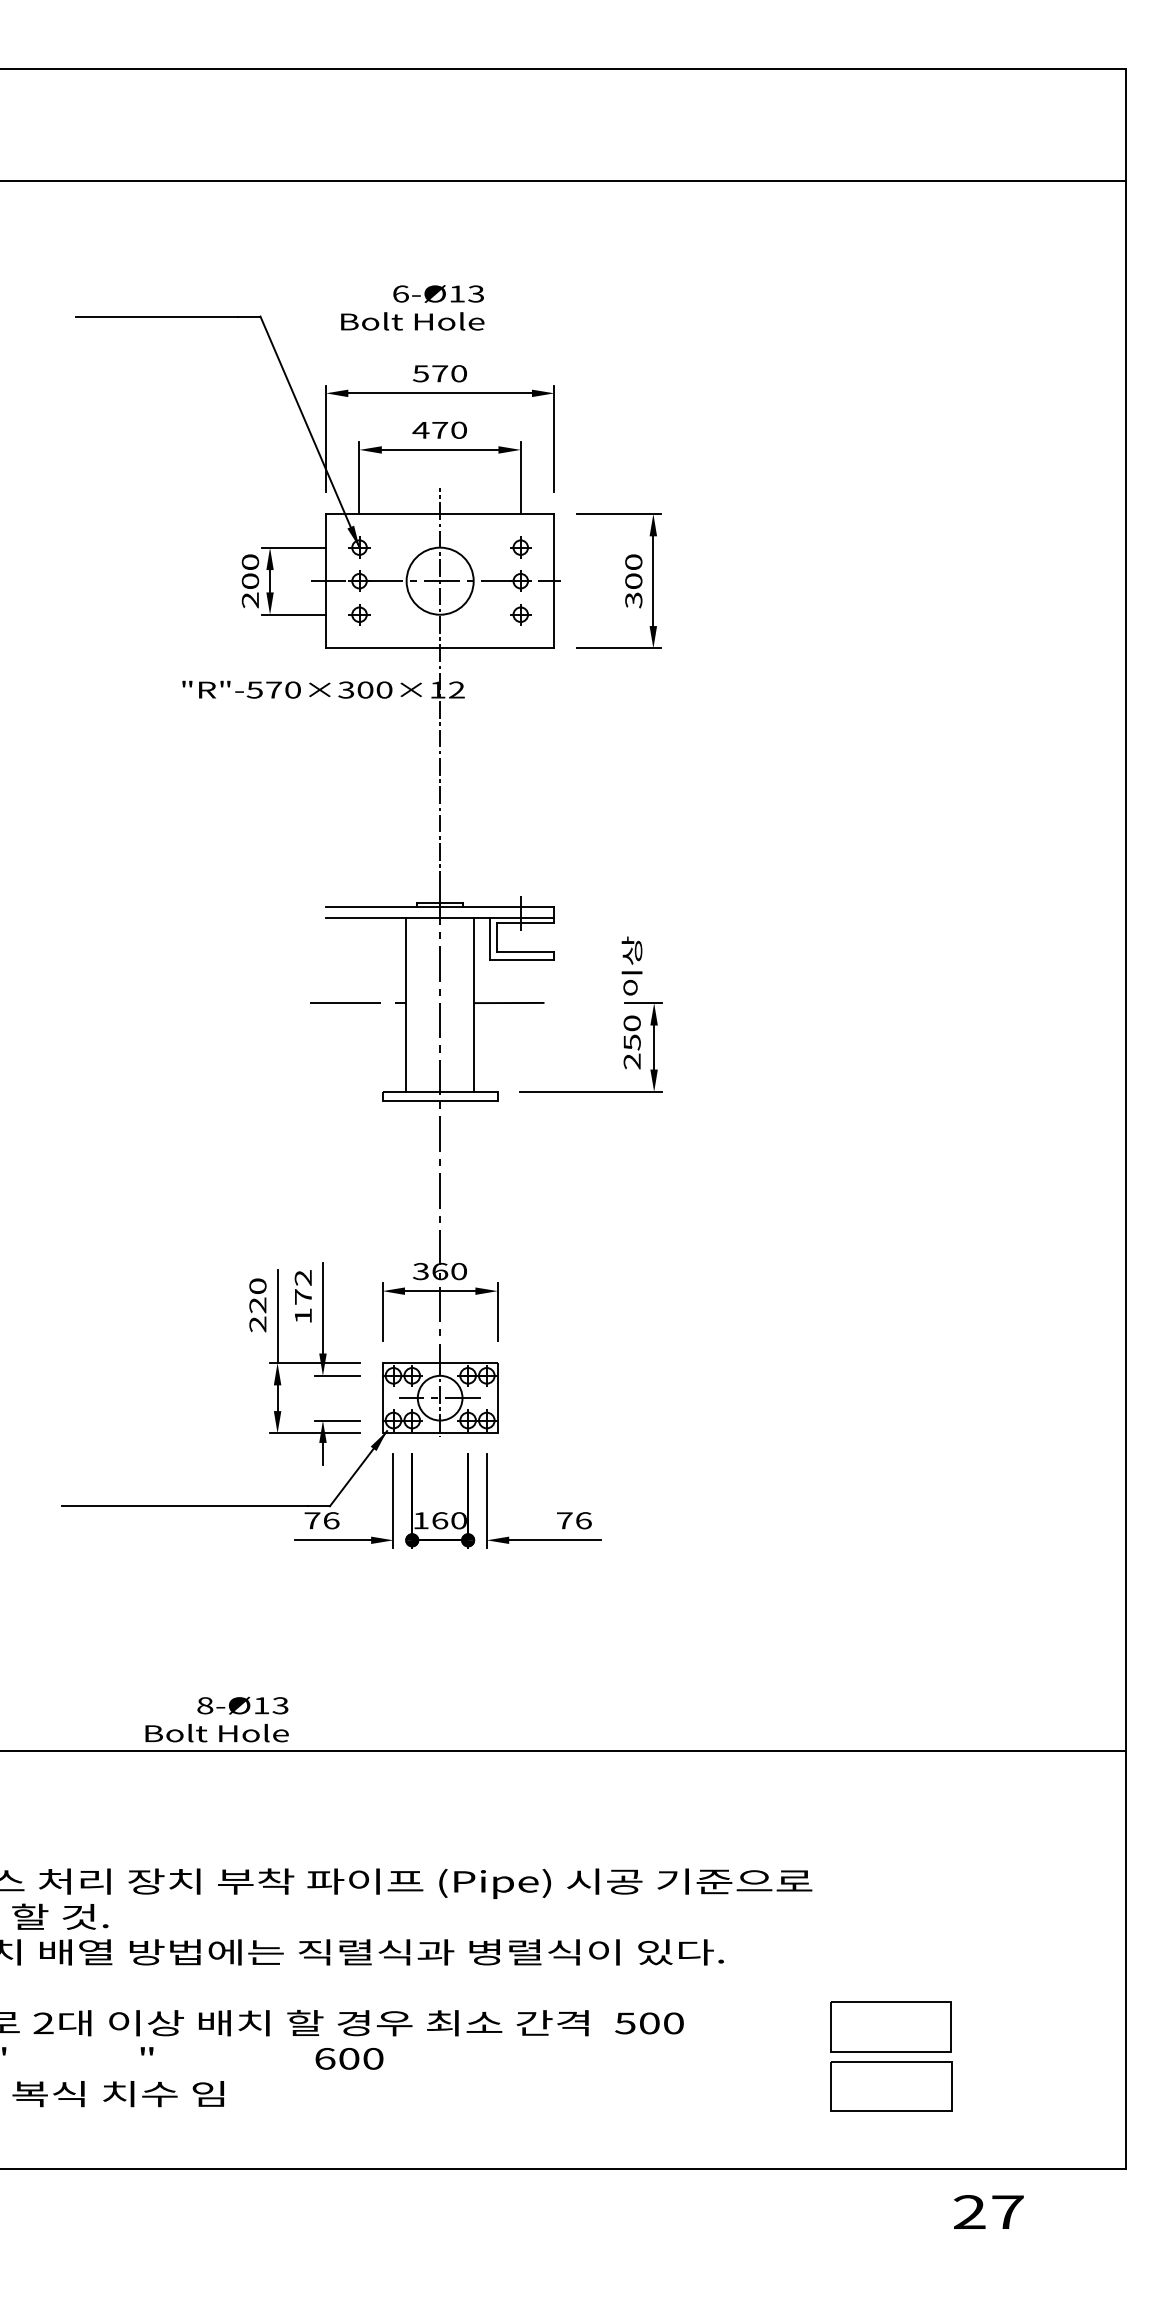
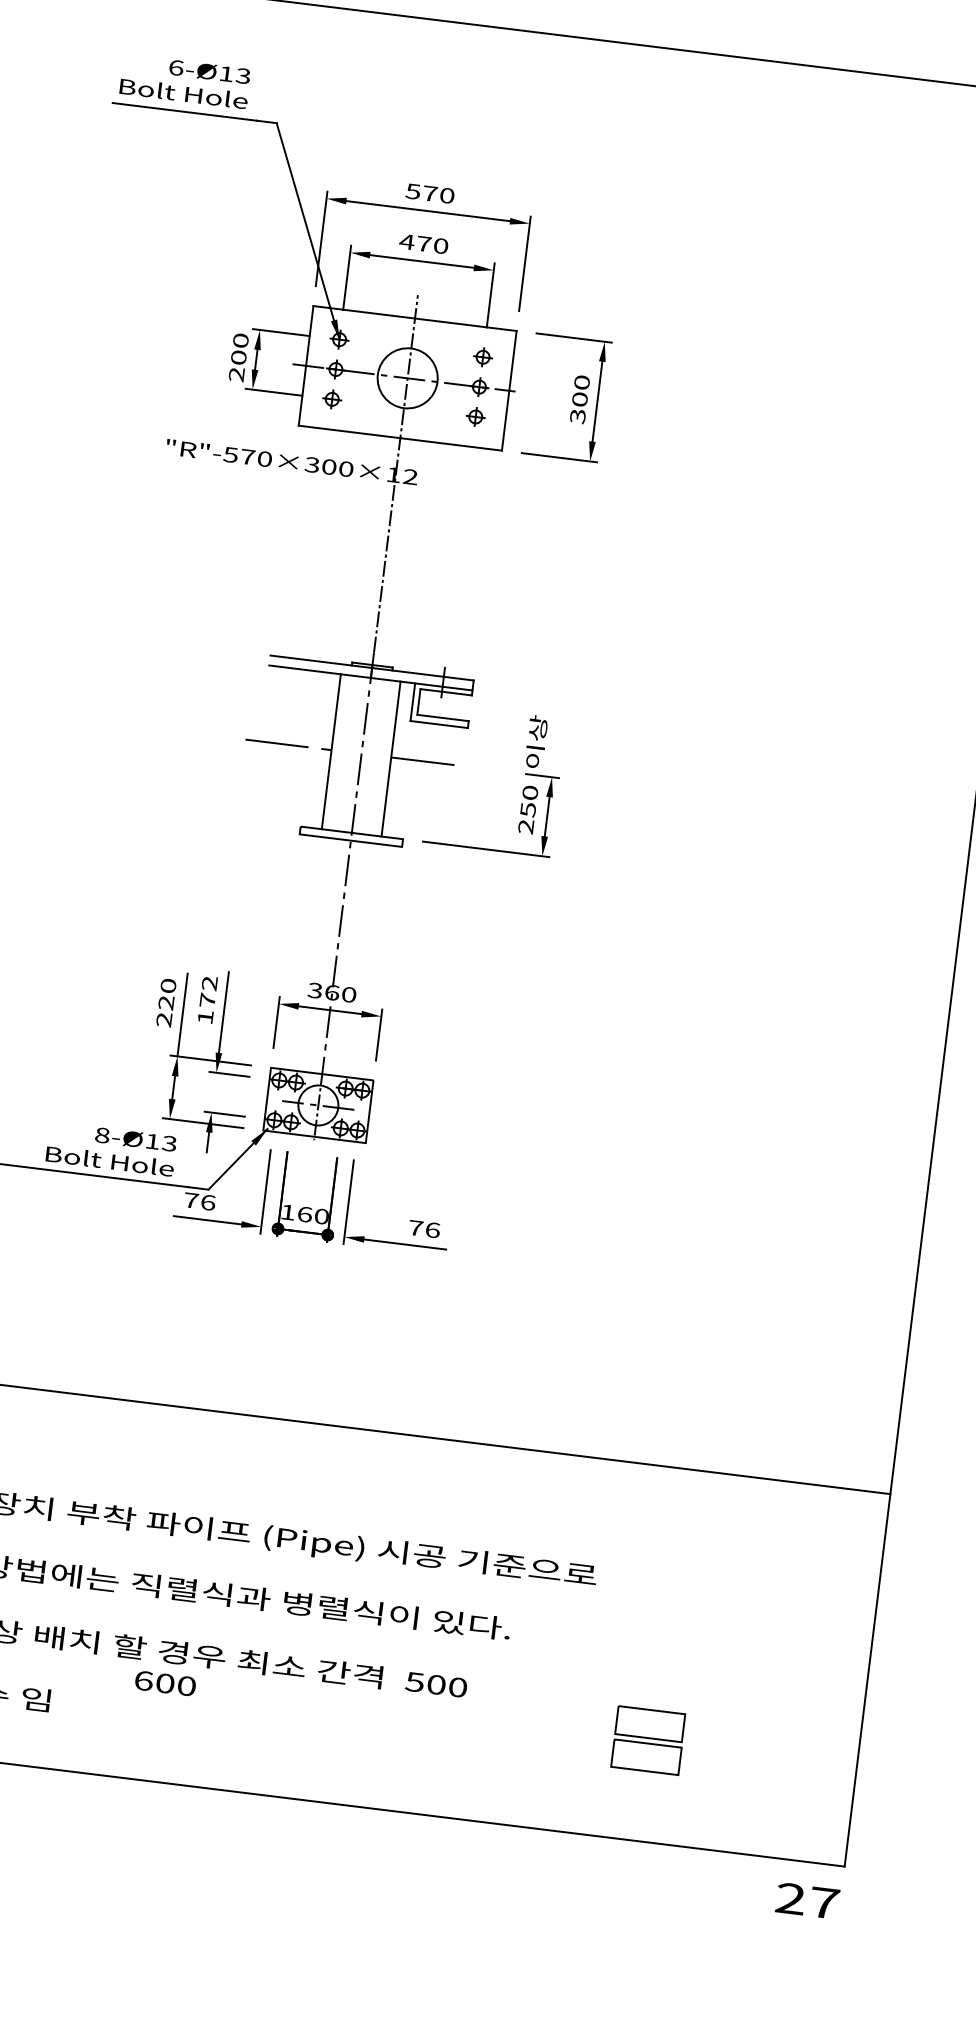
text: (412, 307) -> (185, 81), moved
text: (216, 1719) -> (111, 1148), moved
part: (891, 2055) -> (648, 1739), size x0.62
text: (988, 2211) -> (807, 1900), moved

